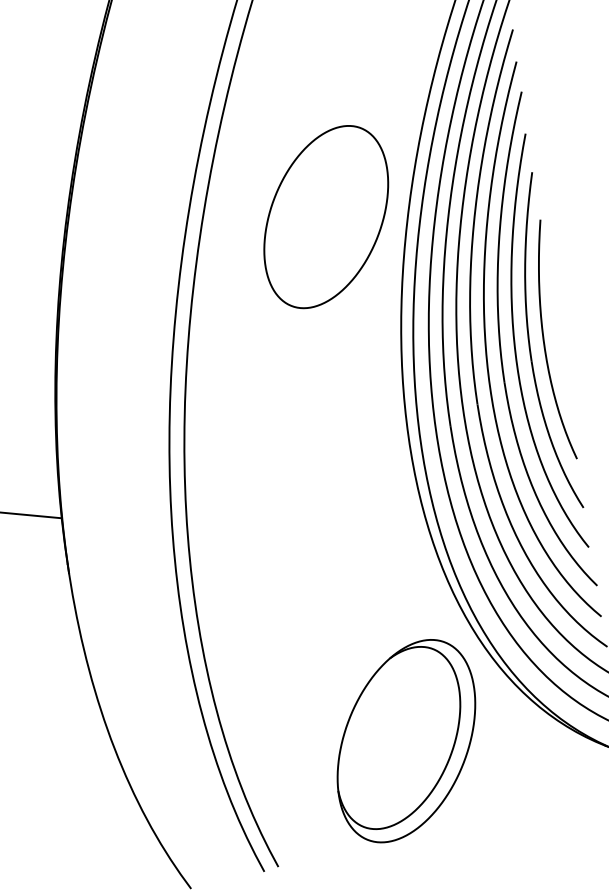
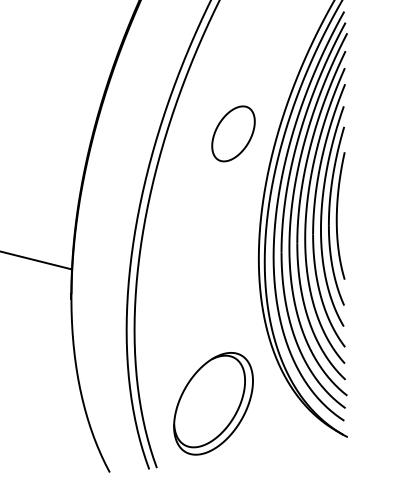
part: (326, 216) -> (233, 133), size x0.6
part: (406, 740) -> (213, 403), moved

